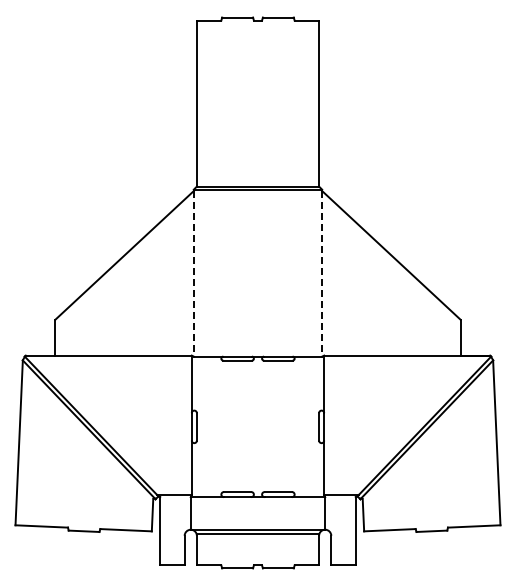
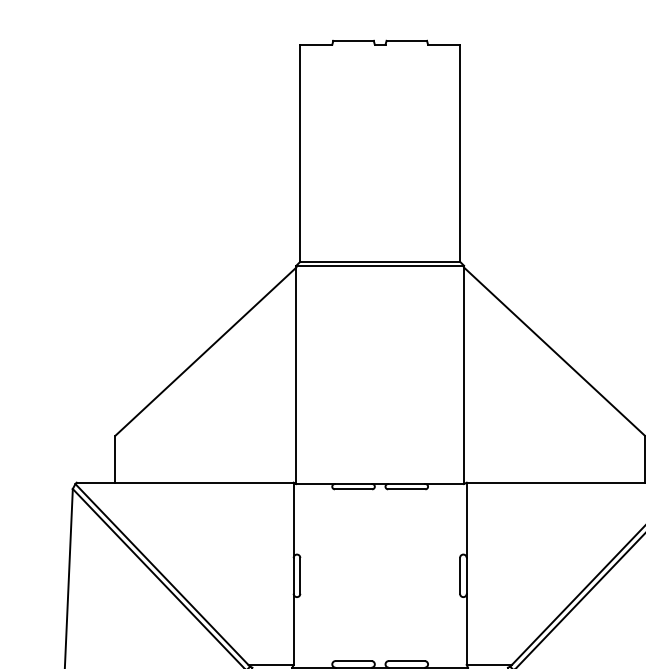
line: (193, 273) -> (295, 375), dashed -> solid
line: (322, 273) -> (464, 375), dashed -> solid

